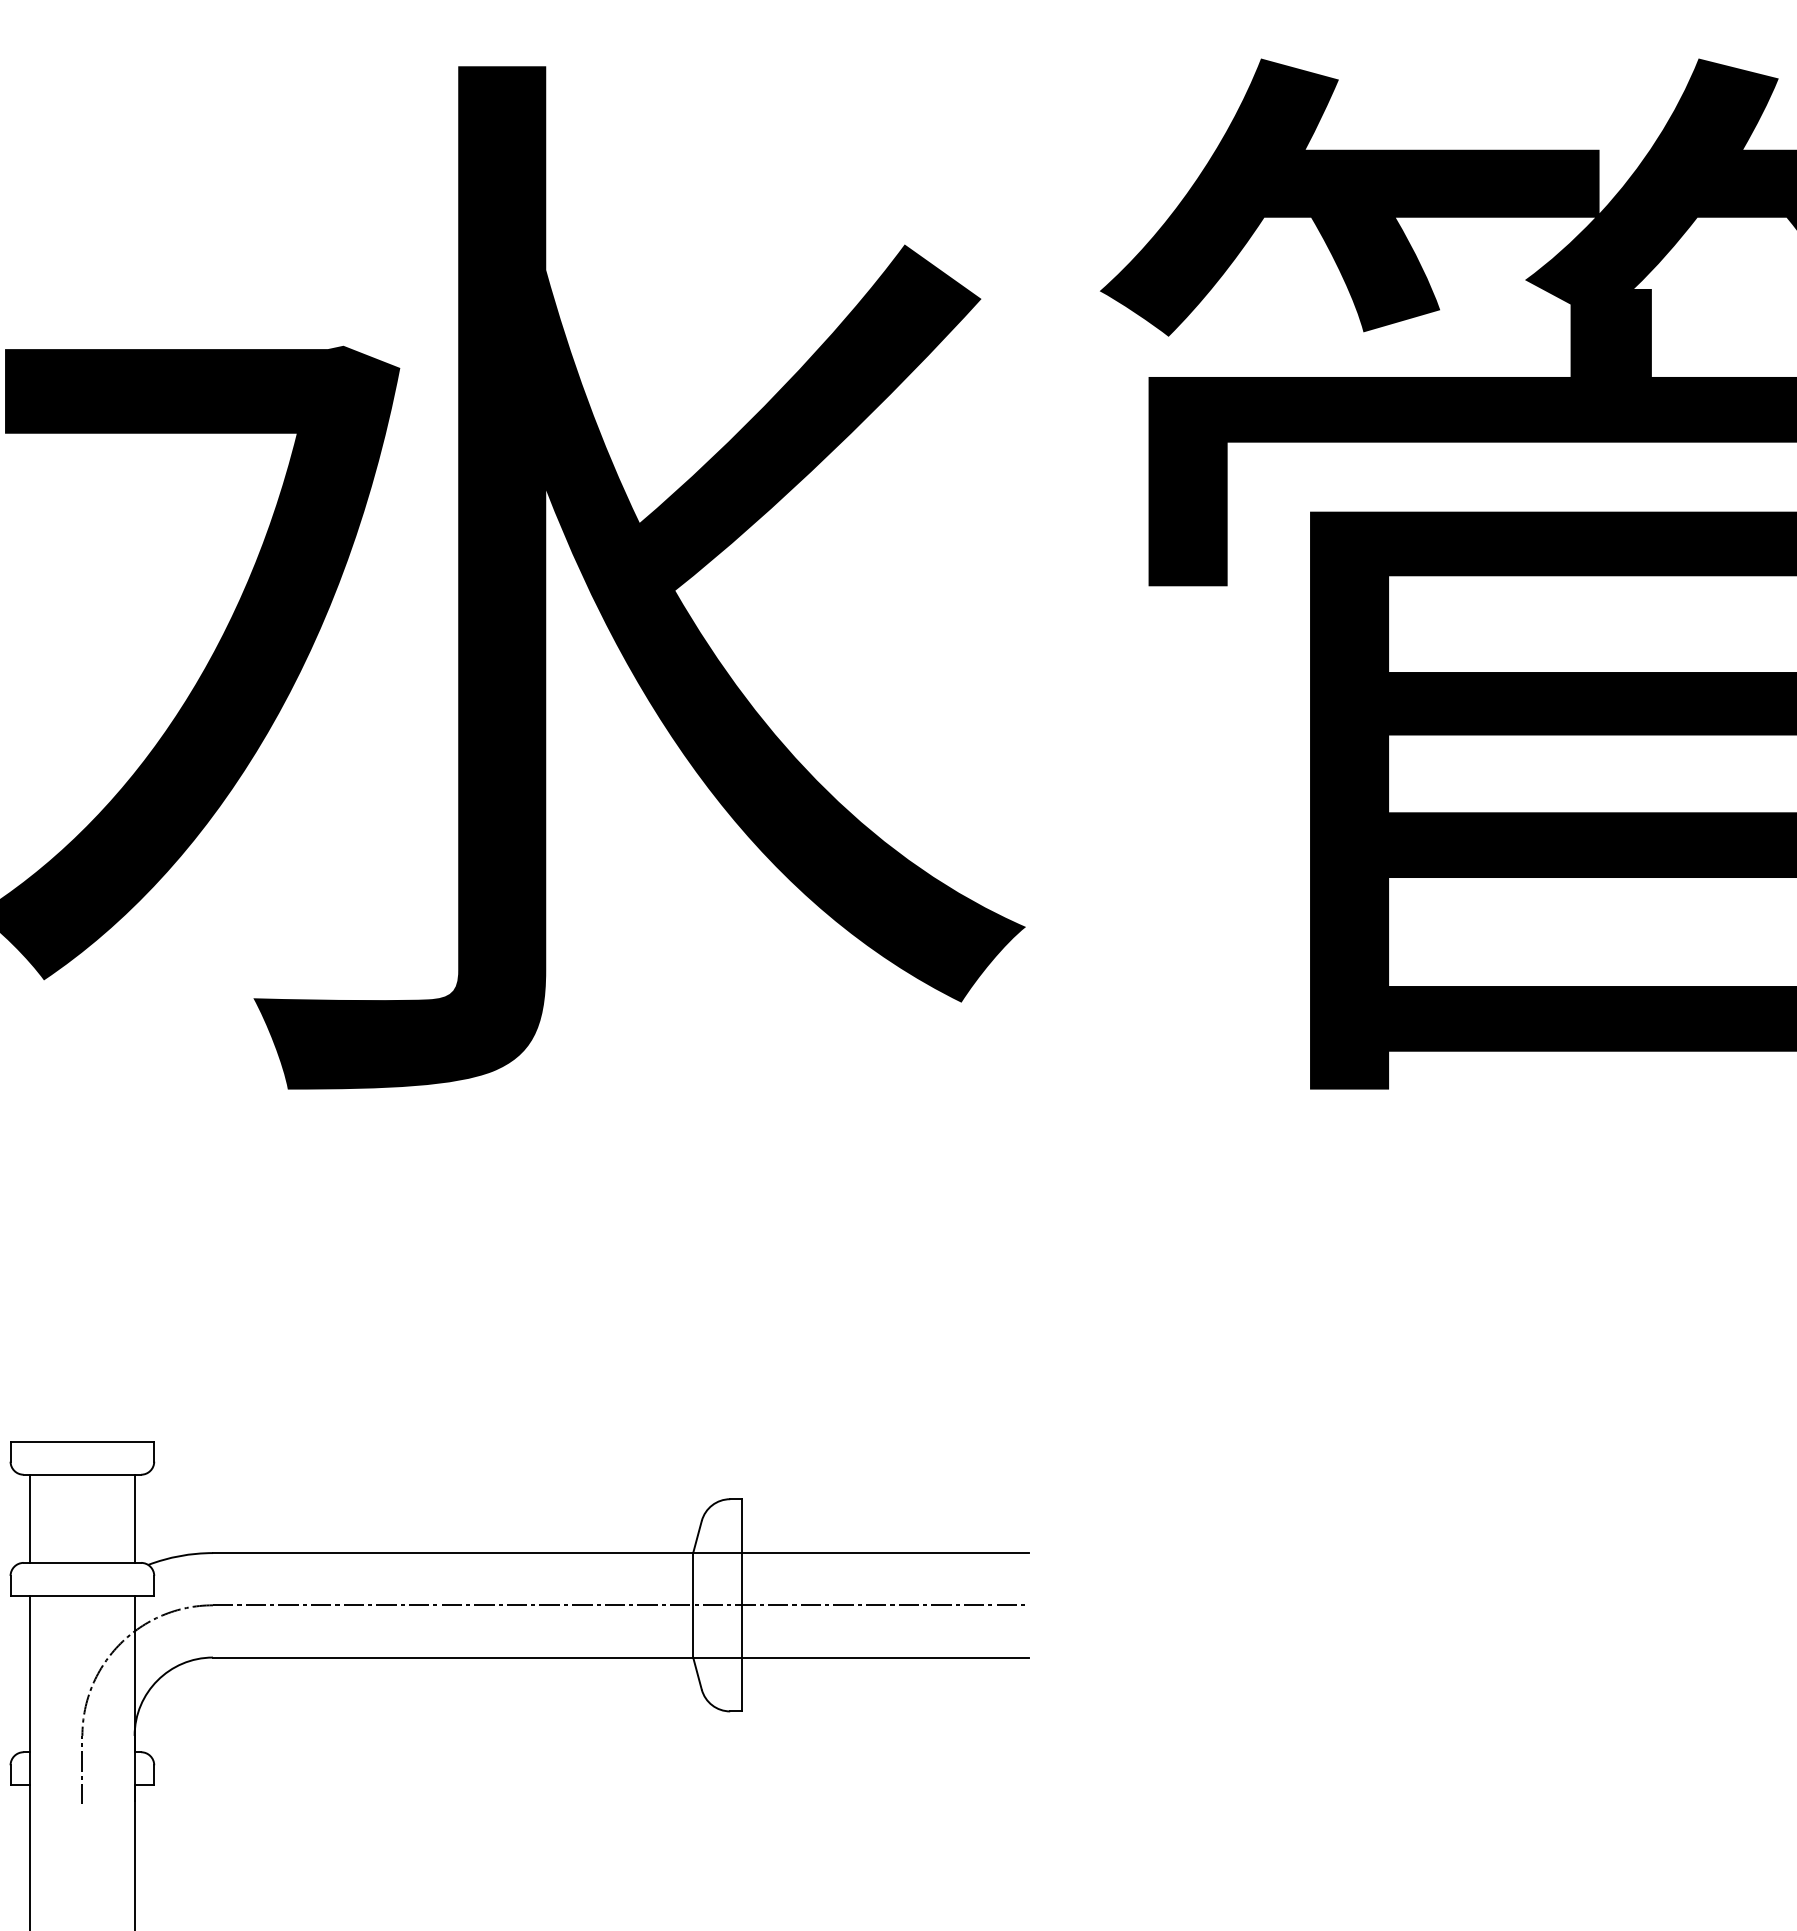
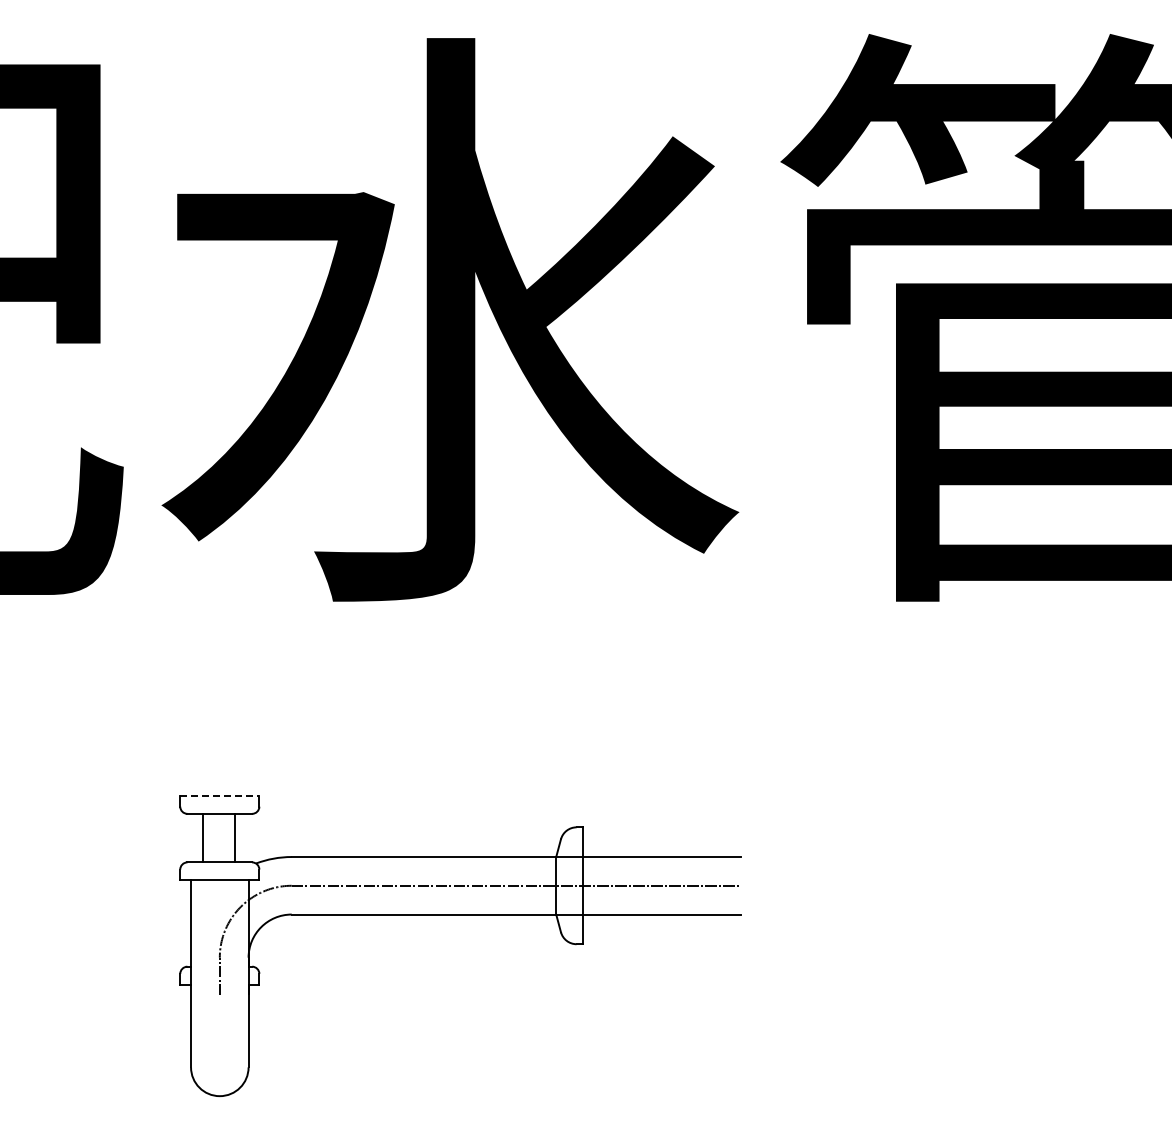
line: (81, 1441) -> (219, 795), solid -> dashed
line: (30, 1517) -> (235, 837), moved
line: (134, 1517) -> (202, 837), moved

